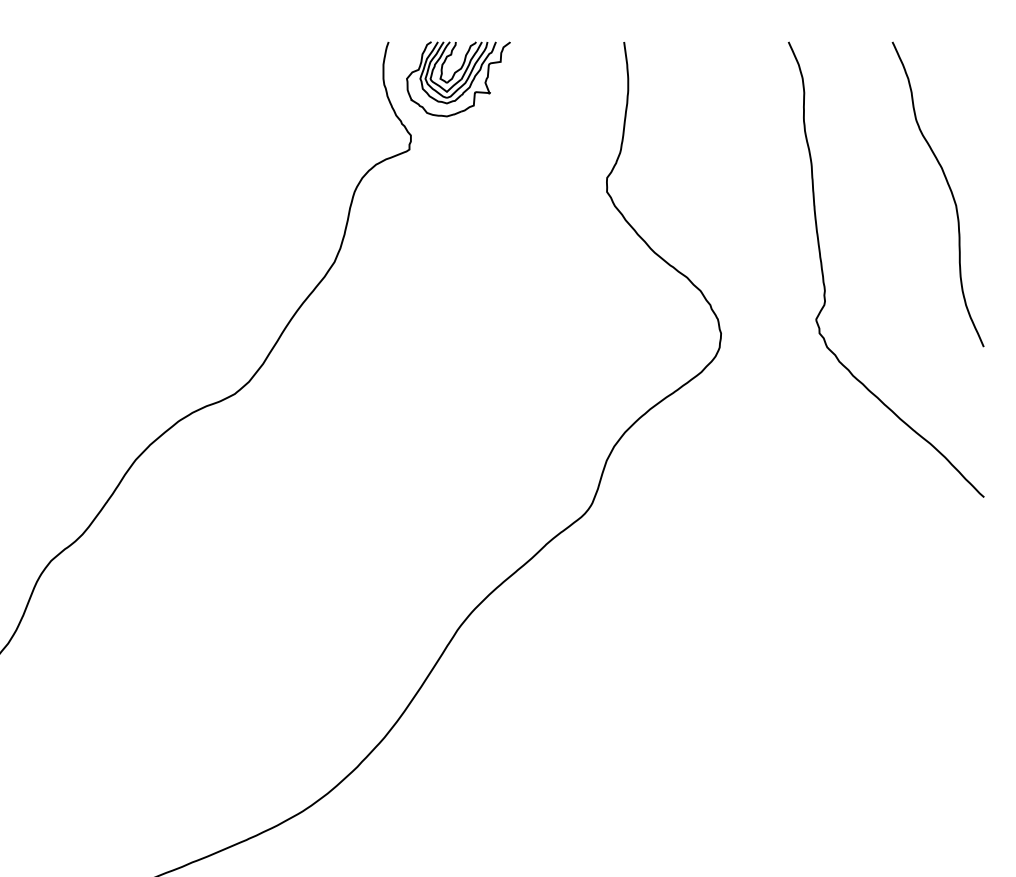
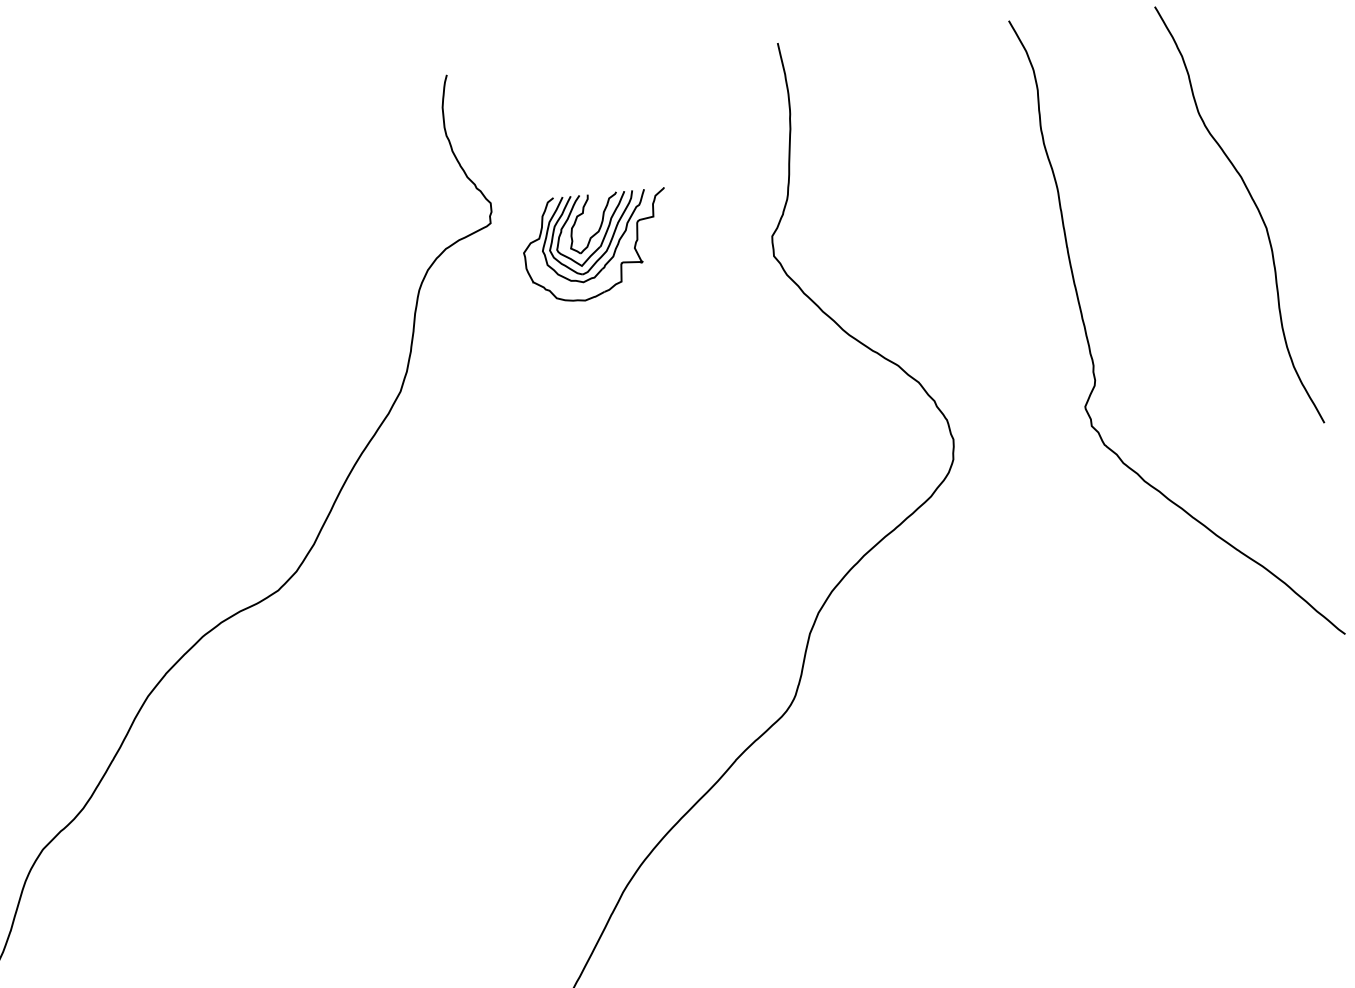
part: (458, 79) -> (596, 247), moved

